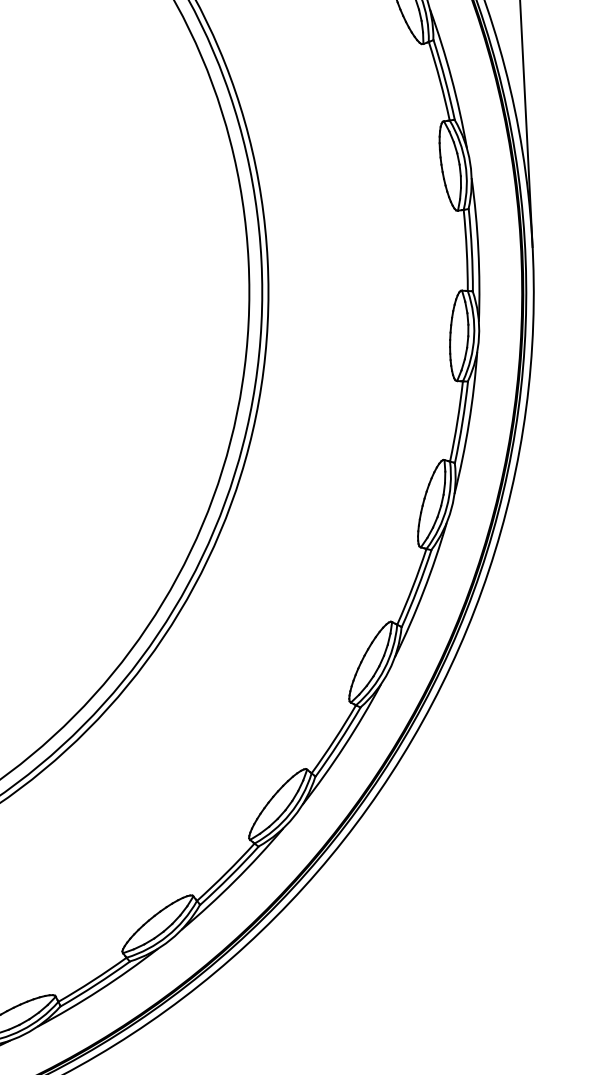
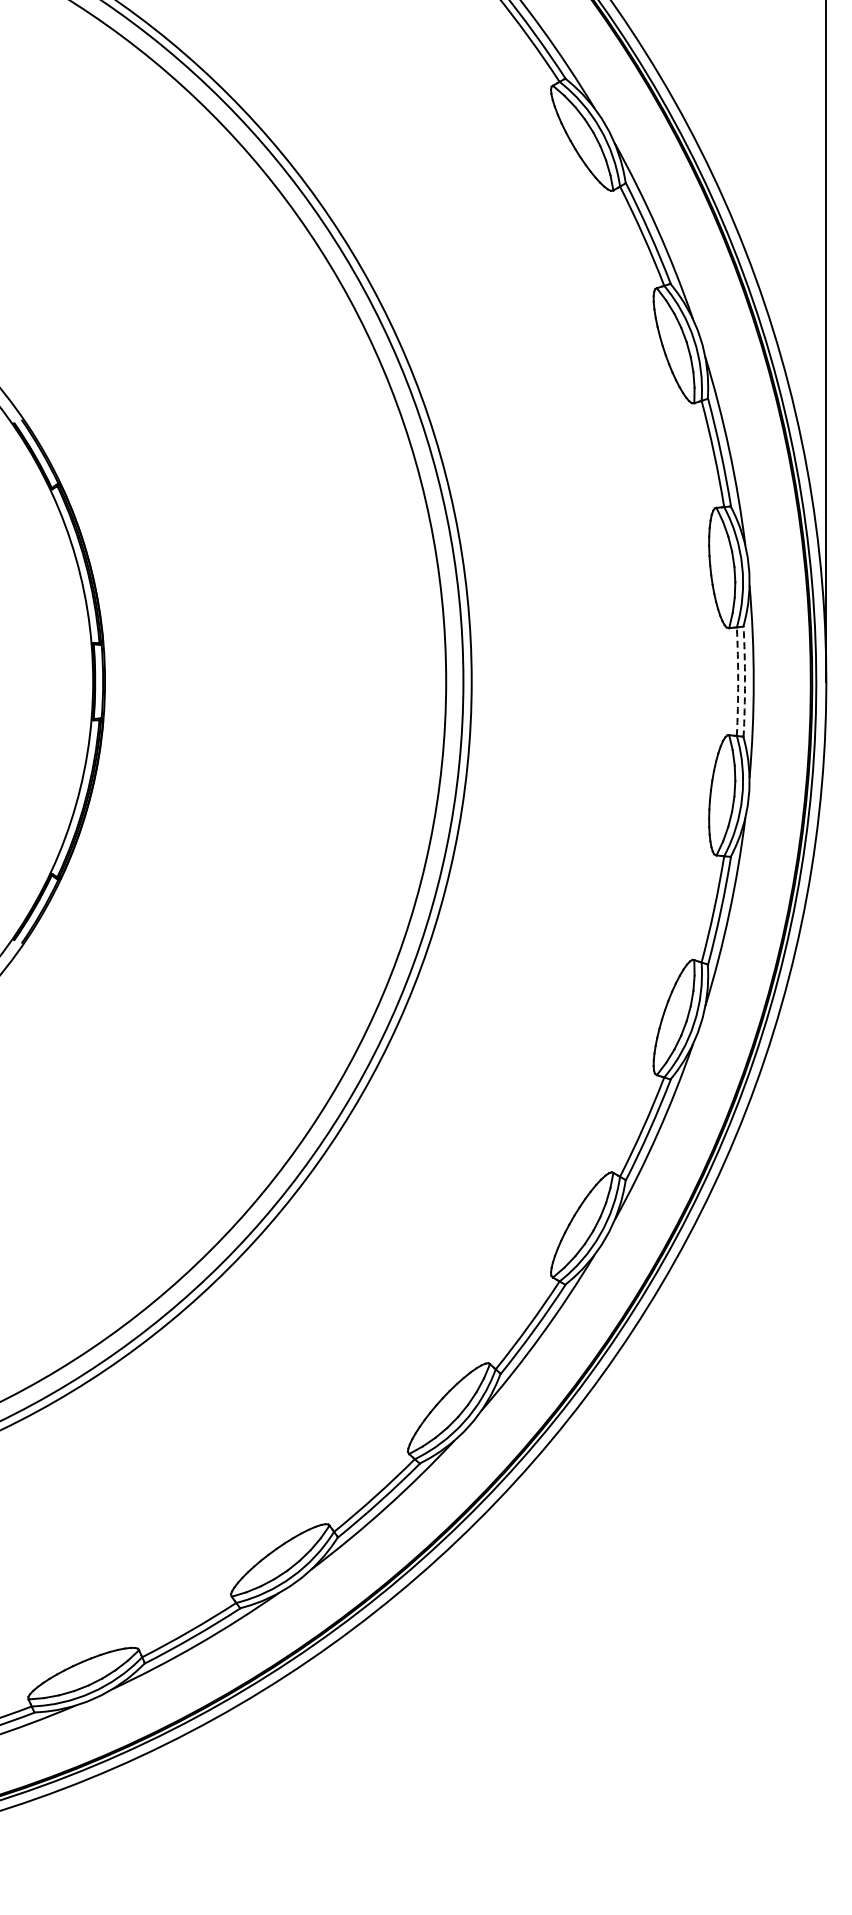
arc: (472, 249) -> (745, 681), solid -> dashed
arc: (466, 250) -> (738, 681), solid -> dashed

